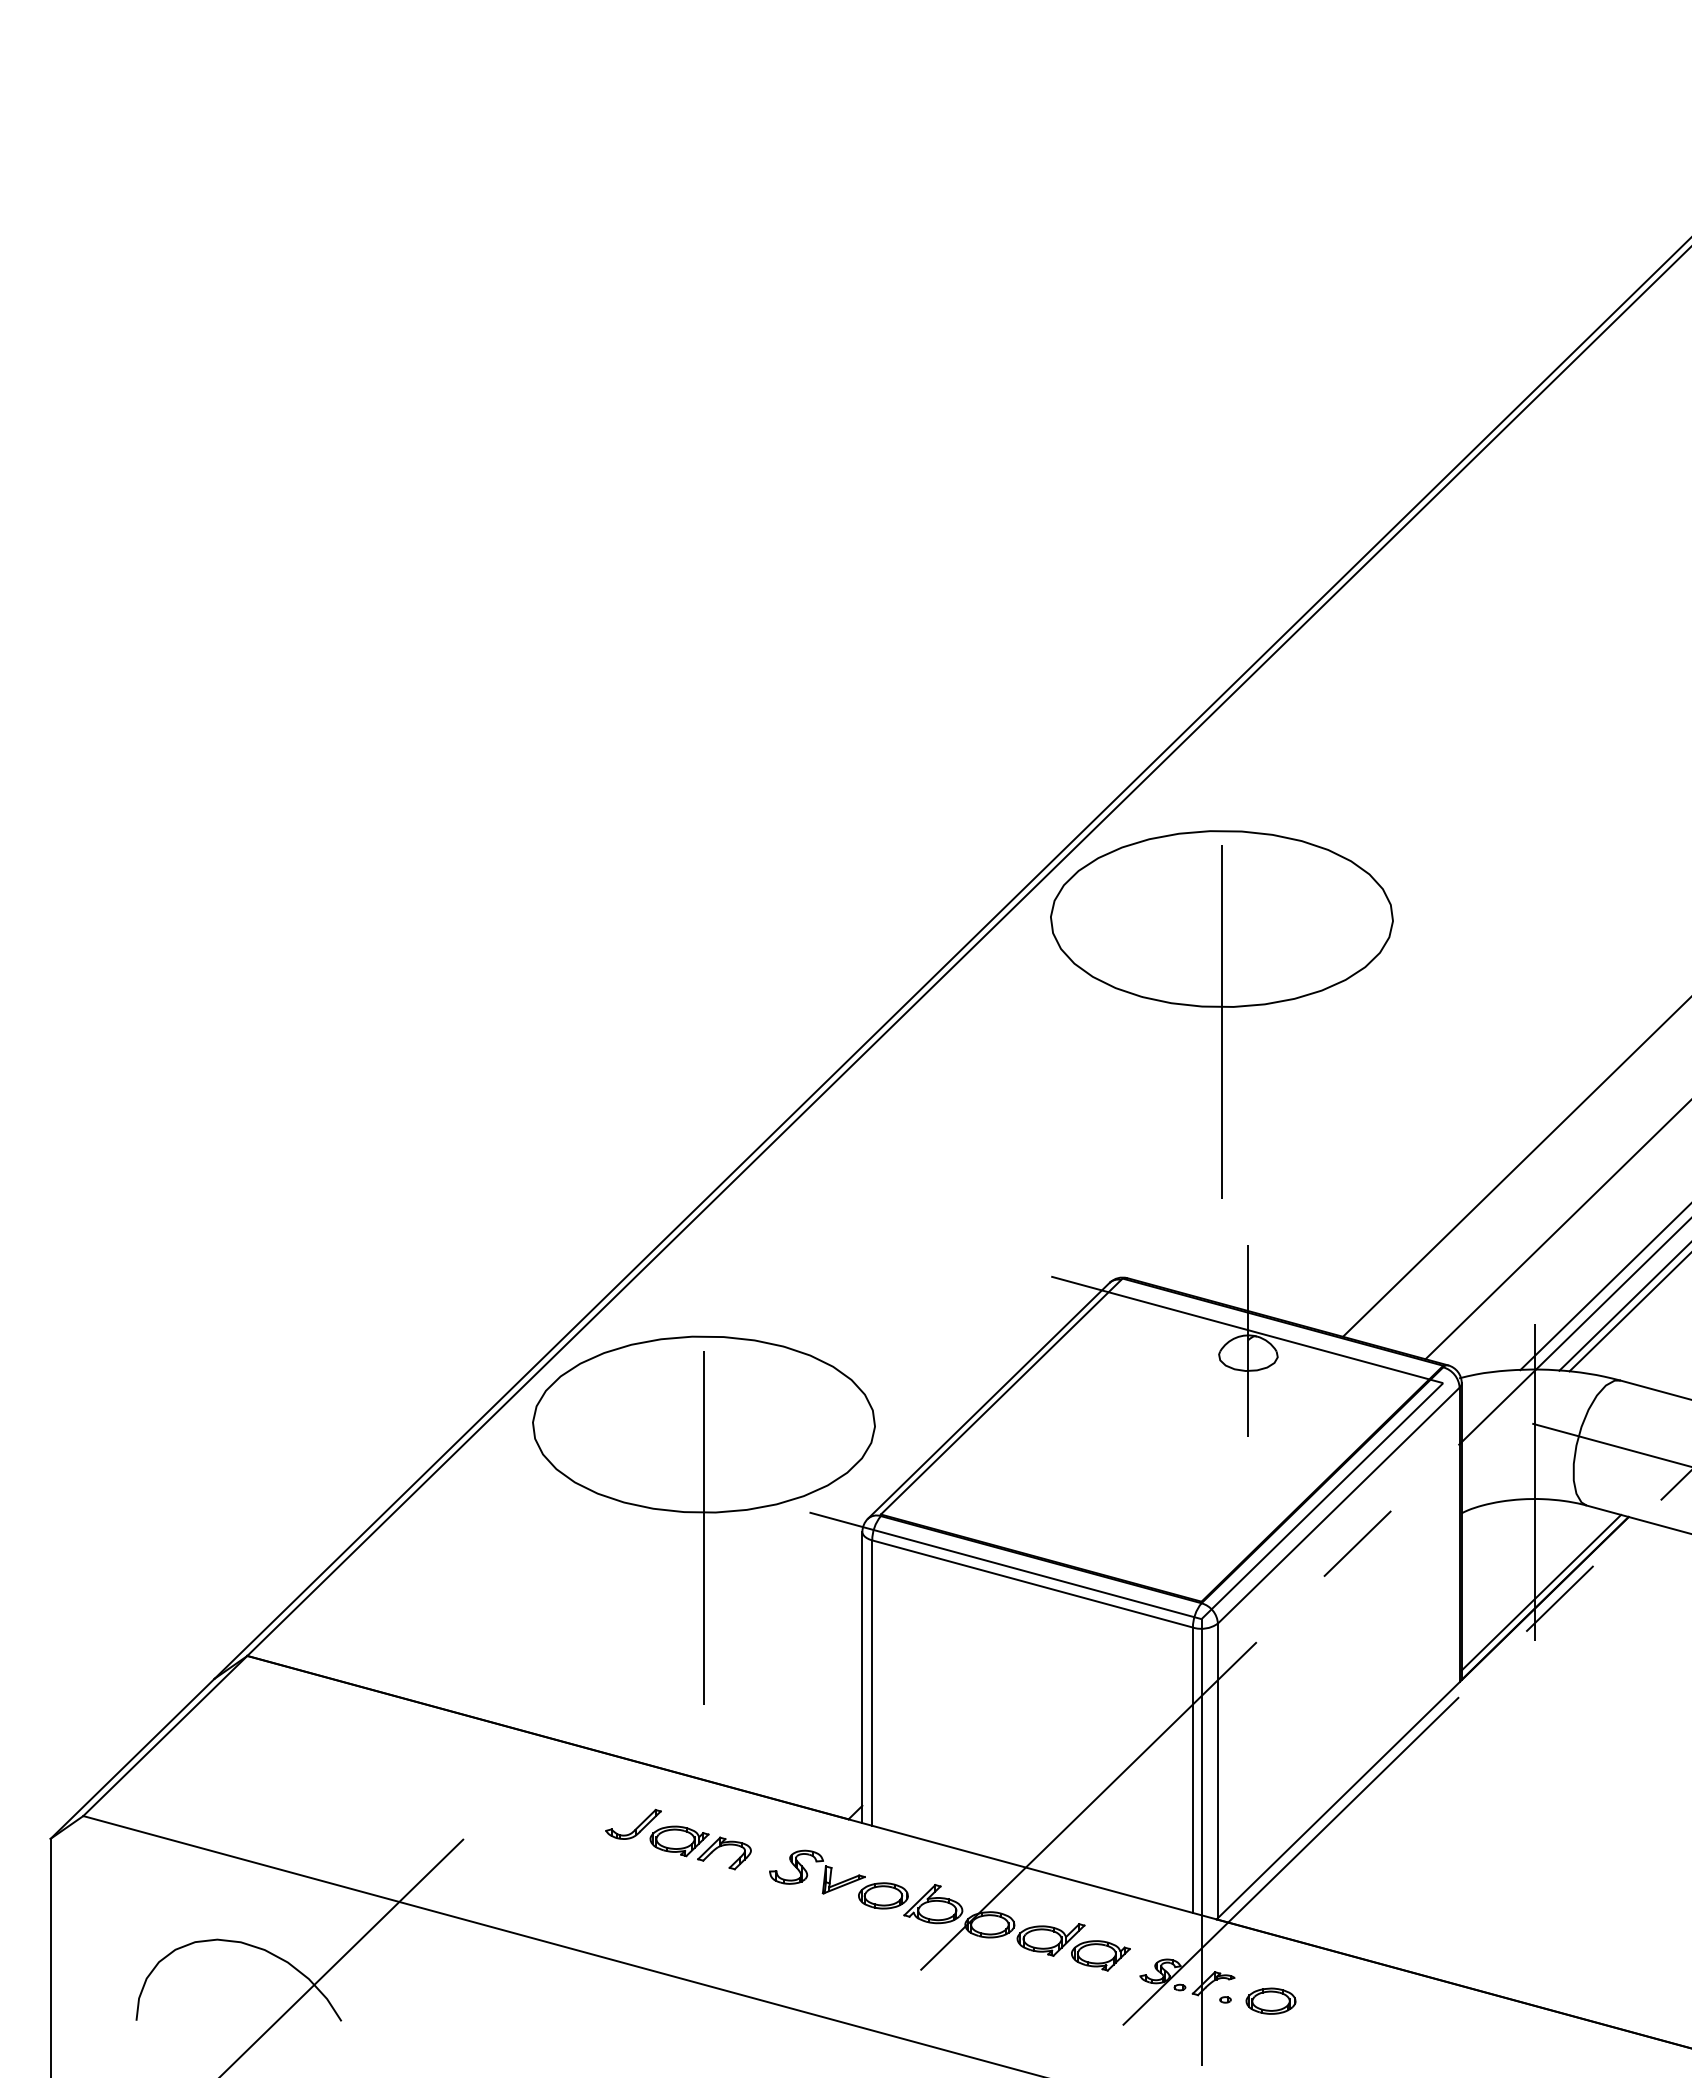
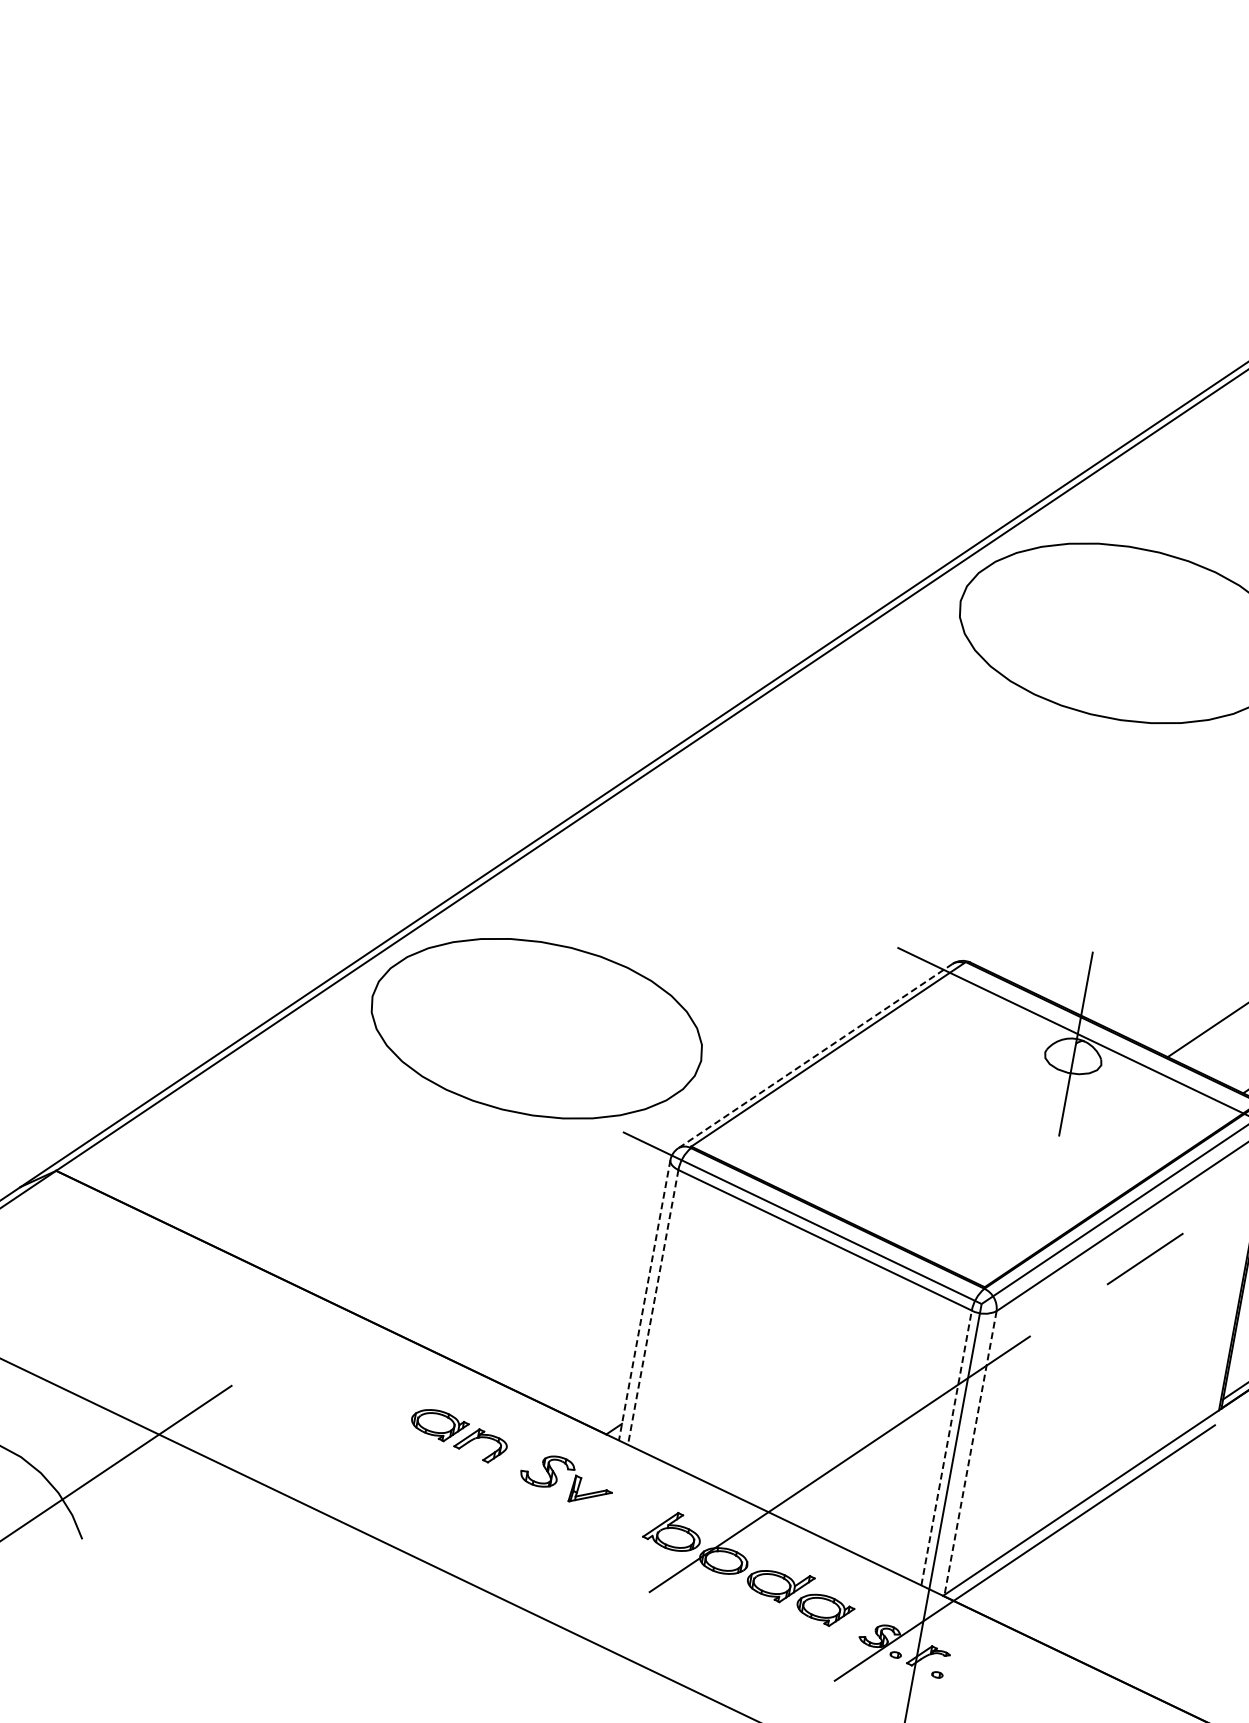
line: (1221, 1022) -> (1106, 732), removed
line: (988, 1400) -> (815, 1055), solid -> dashed
line: (703, 1527) -> (518, 1127), removed
line: (862, 1677) -> (644, 1300), solid -> dashed
line: (872, 1683) -> (653, 1307), solid -> dashed
line: (1192, 1770) -> (946, 1448), solid -> dashed
line: (1217, 1771) -> (970, 1453), solid -> dashed
part: (633, 1823) -> (398, 1400), removed
part: (883, 1895) -> (626, 1513), removed
part: (1270, 2000) -> (980, 1683), removed

